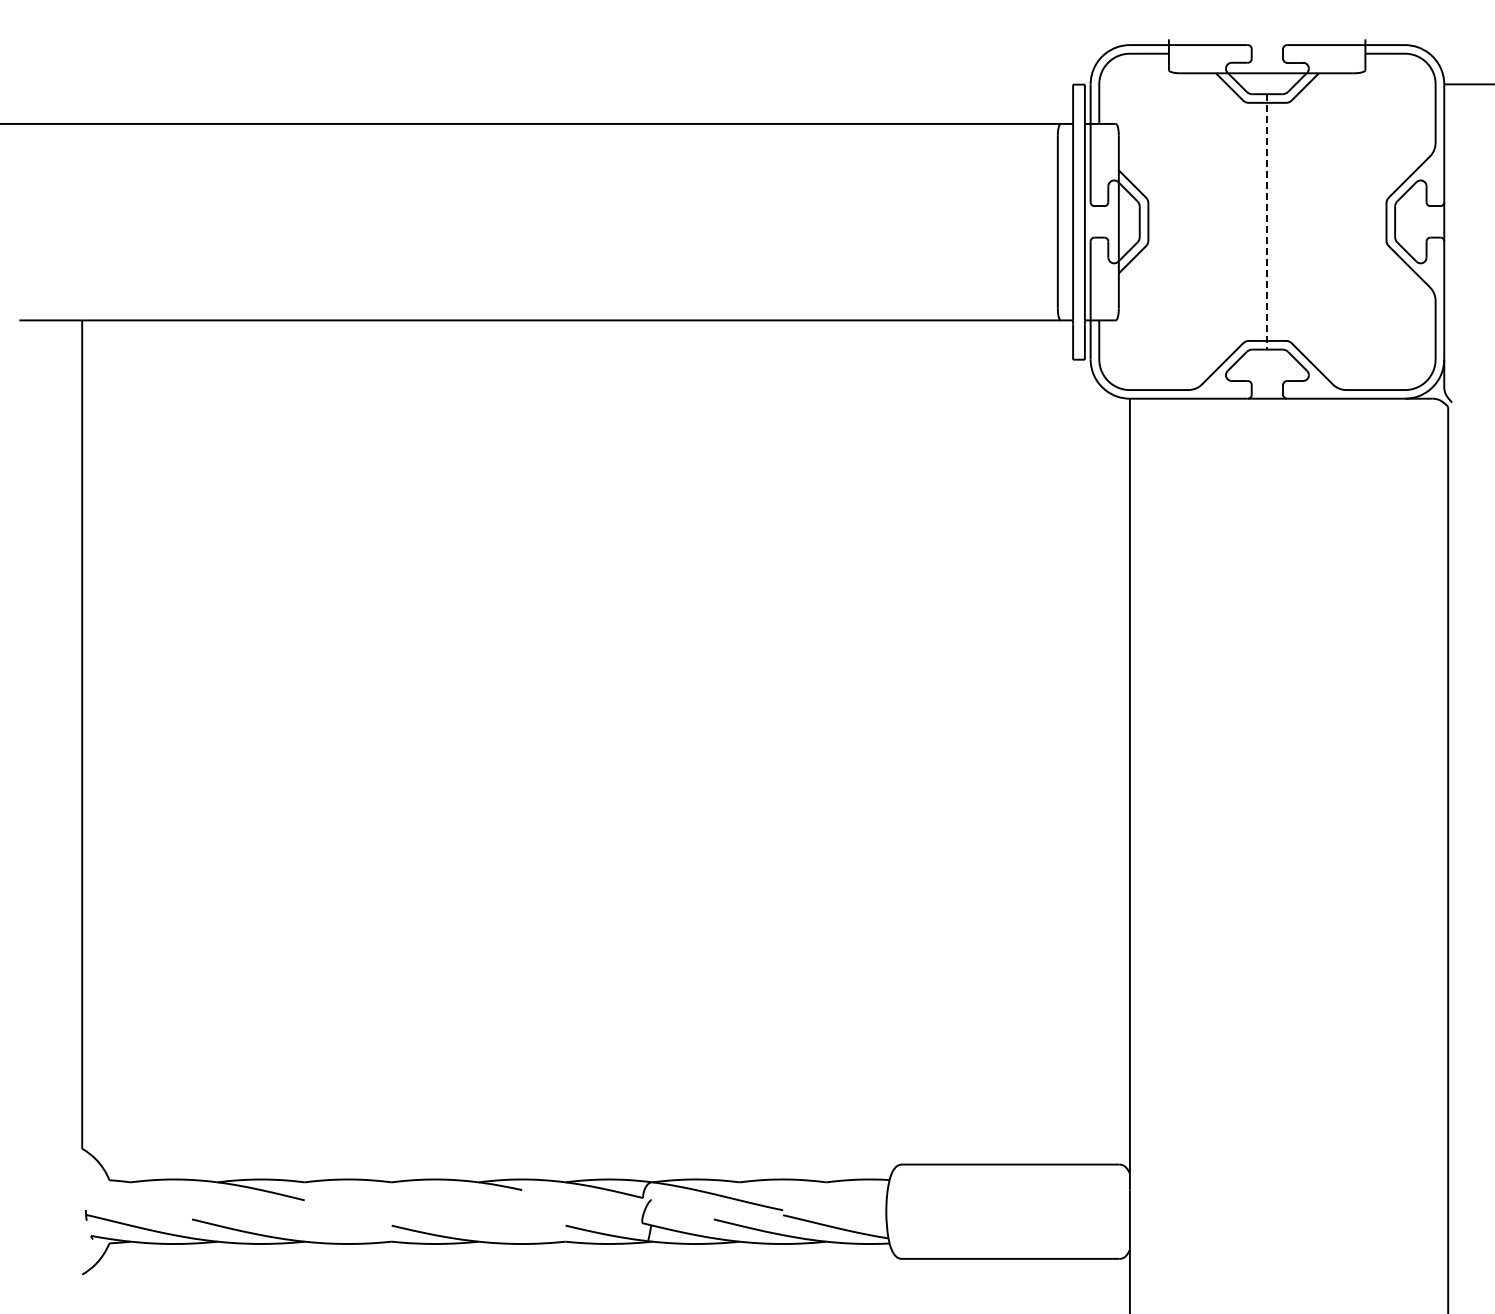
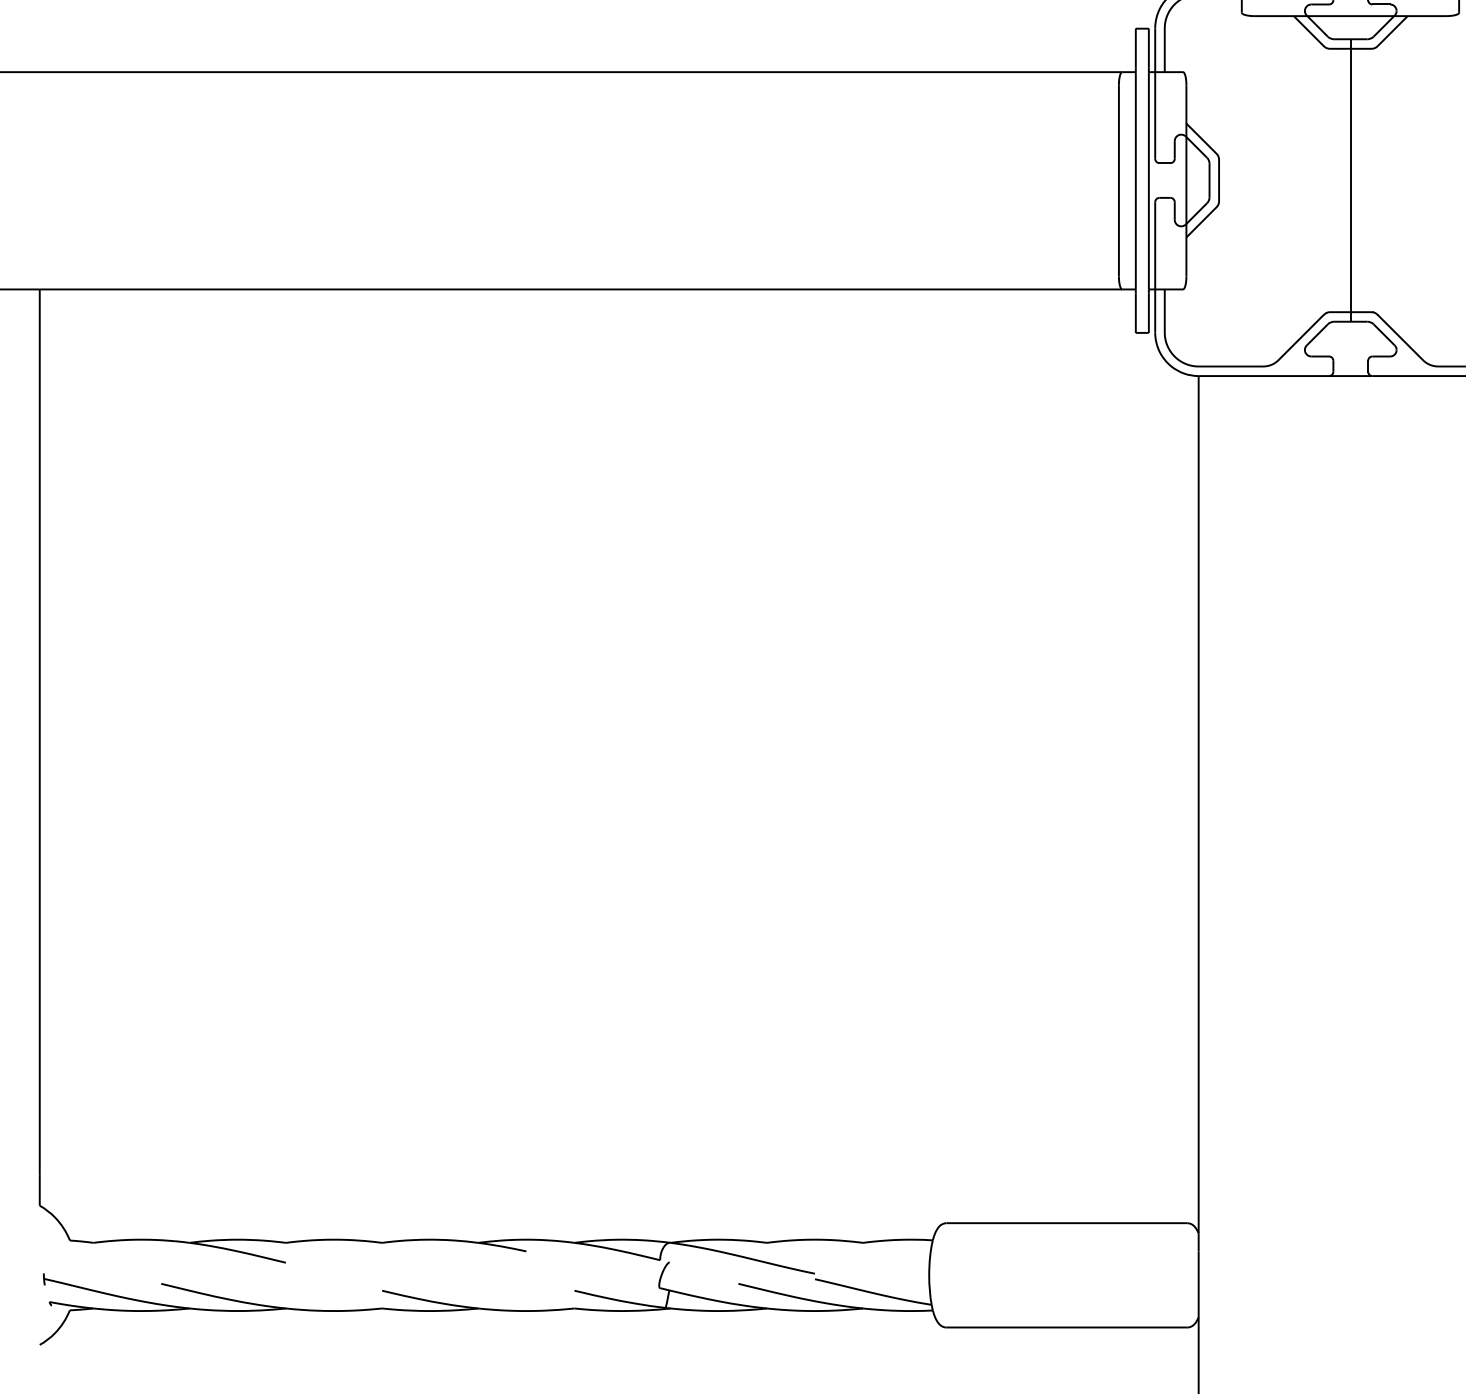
line: (1267, 221) -> (1350, 180), dashed -> solid

